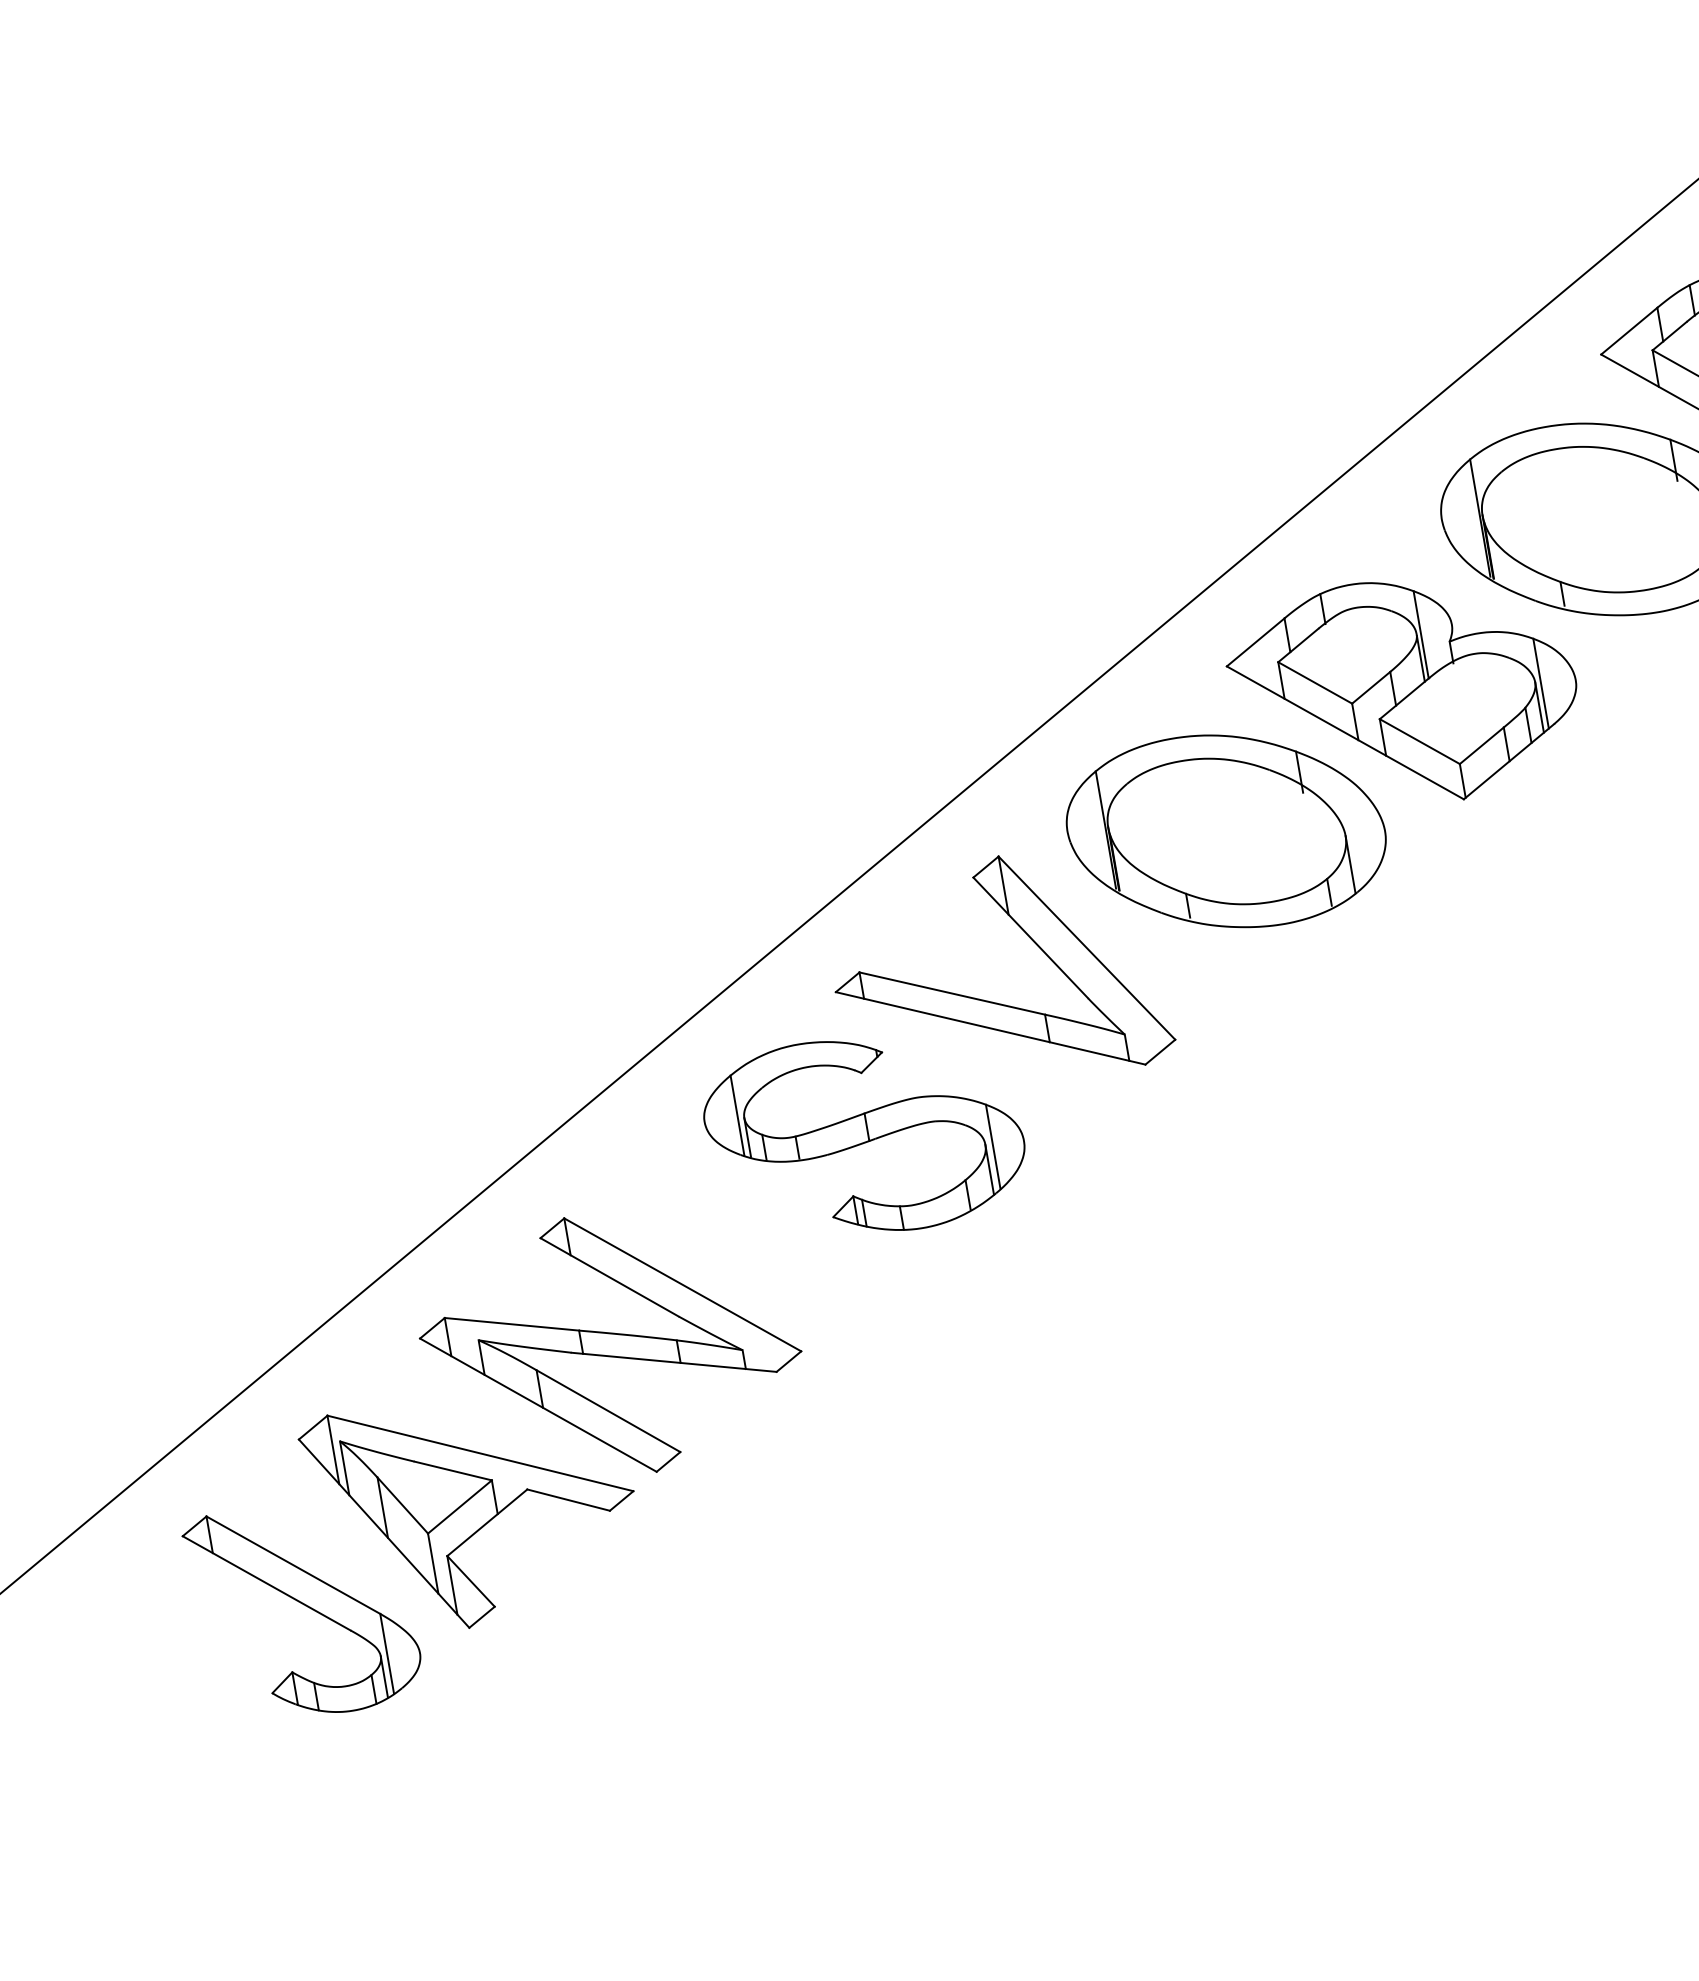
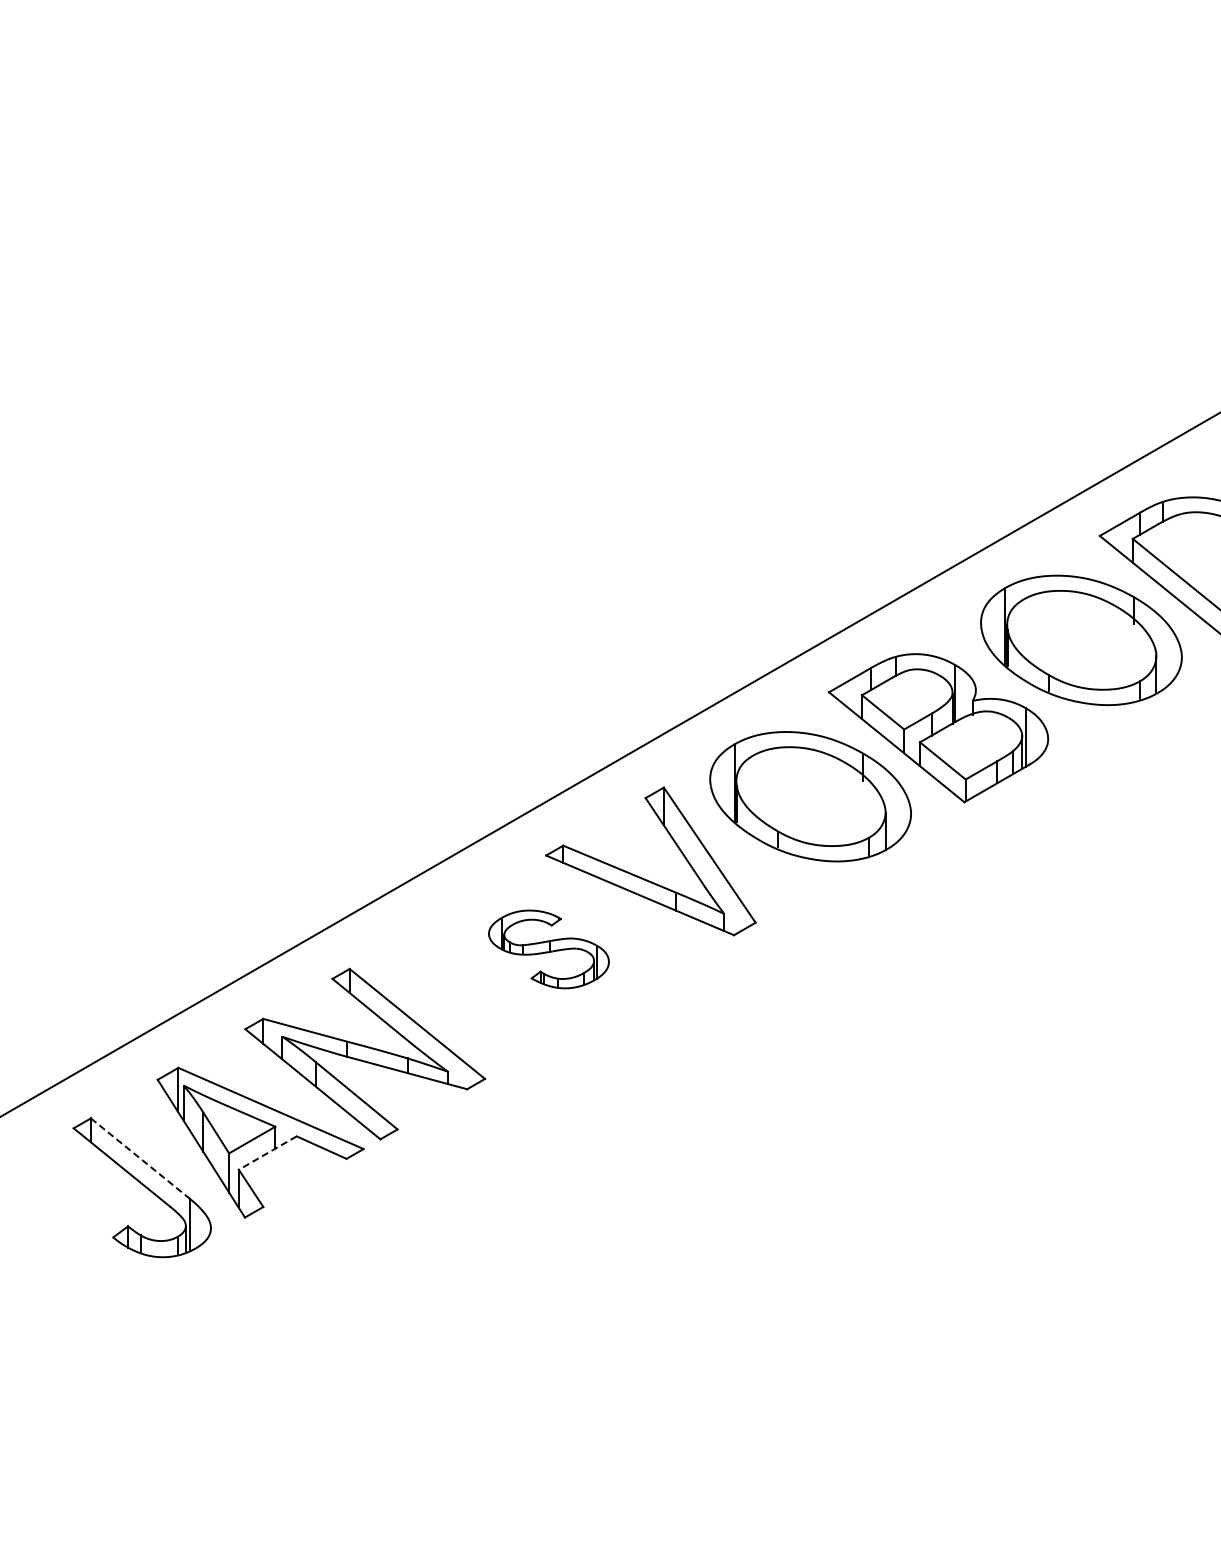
part: (864, 1135) -> (548, 949), size x0.6
line: (486, 1523) -> (267, 1153), solid -> dashed
line: (293, 1564) -> (140, 1158), solid -> dashed

